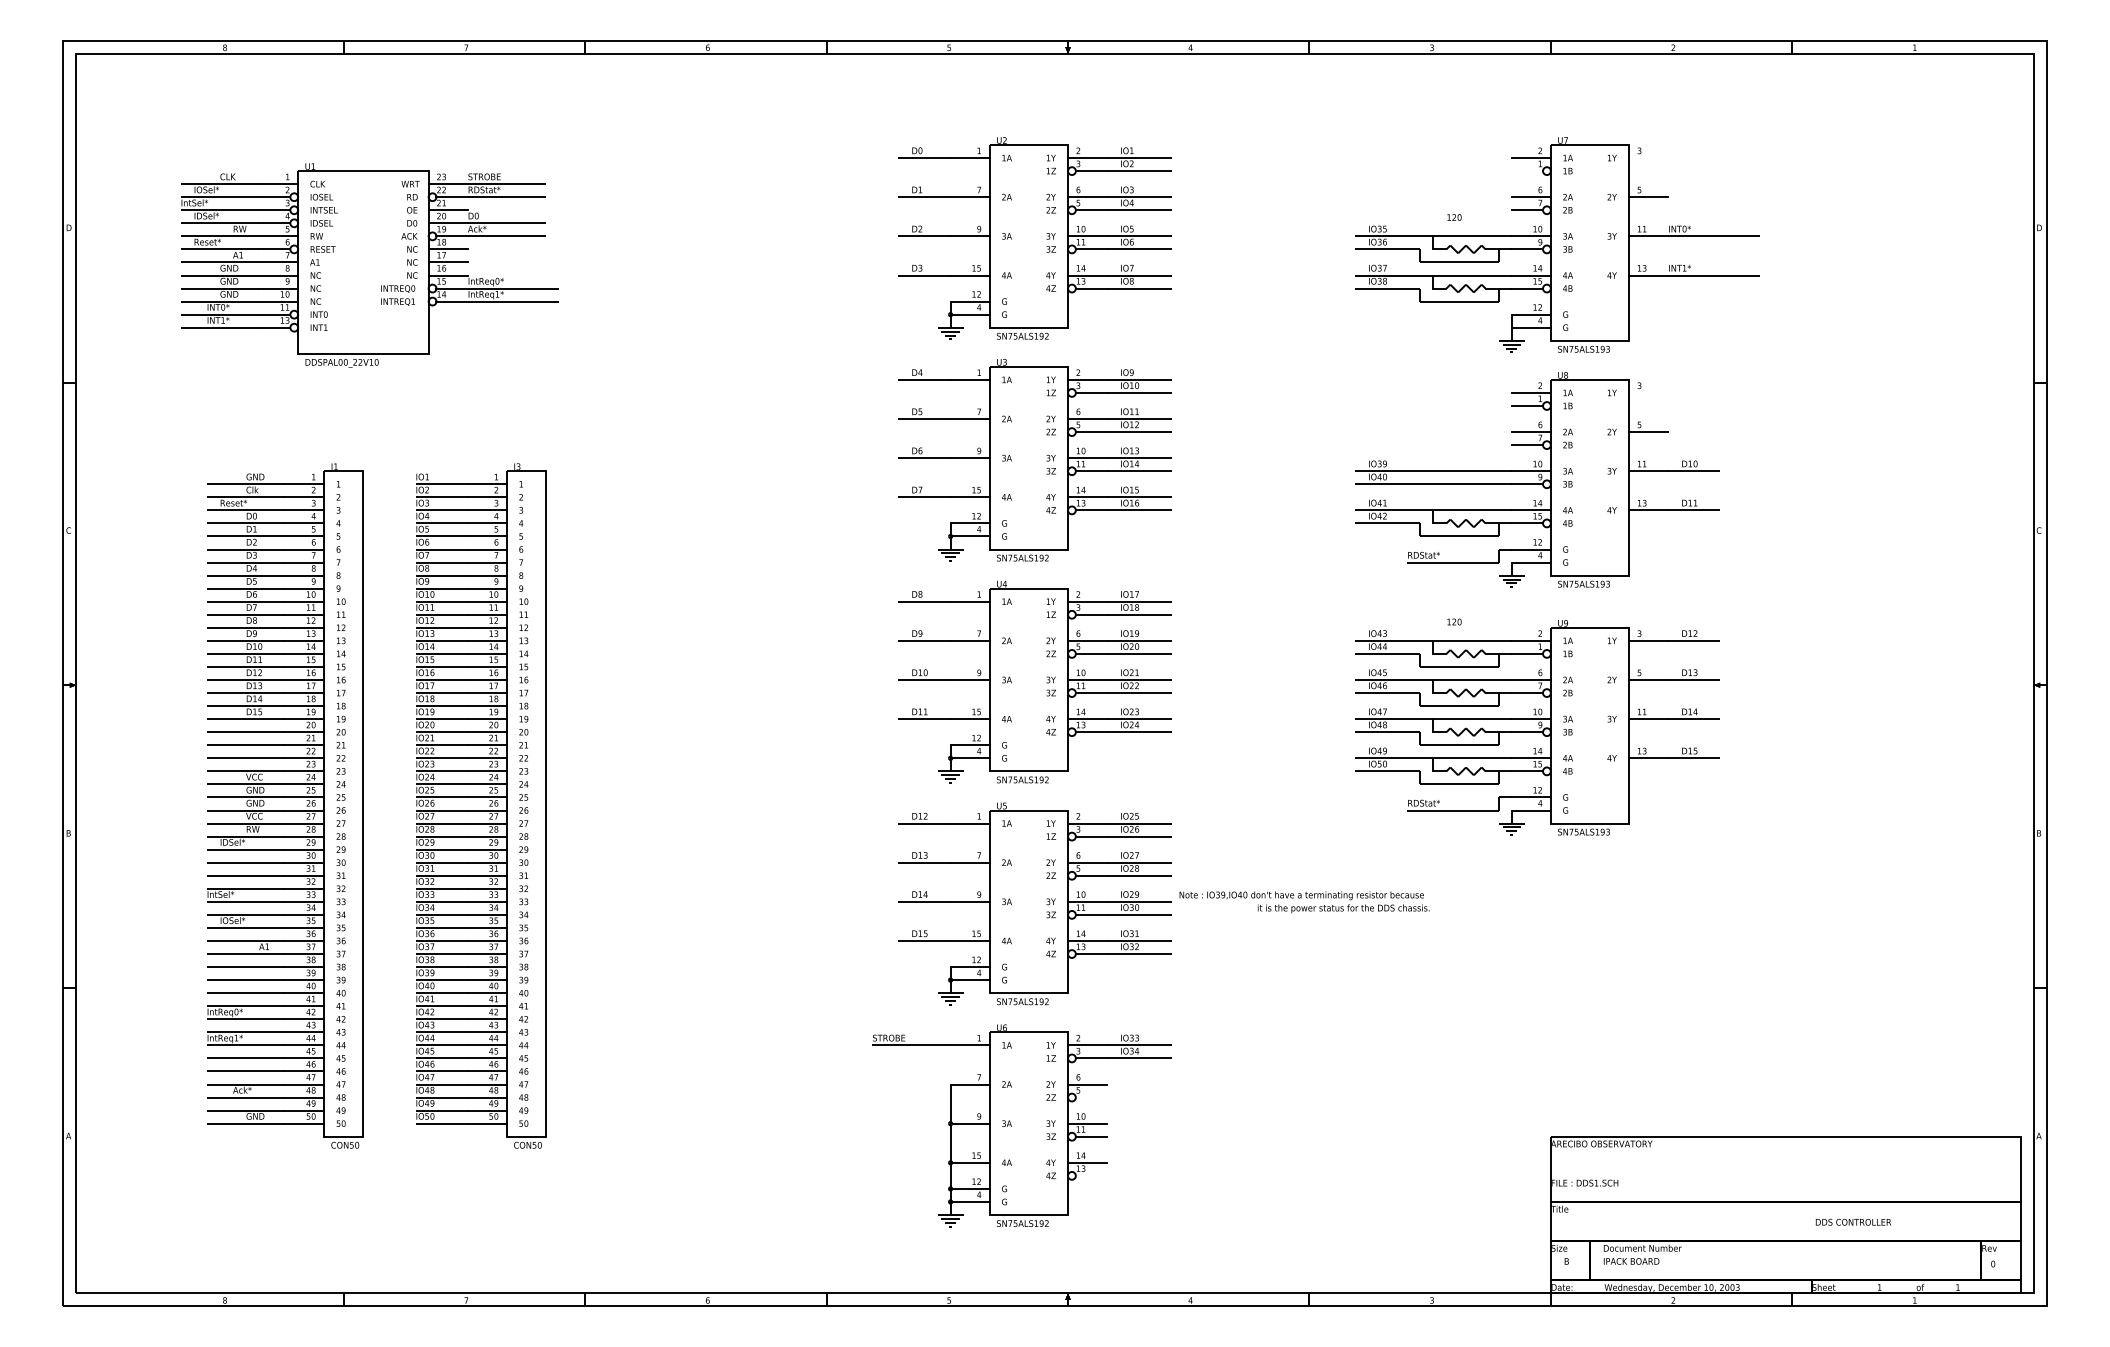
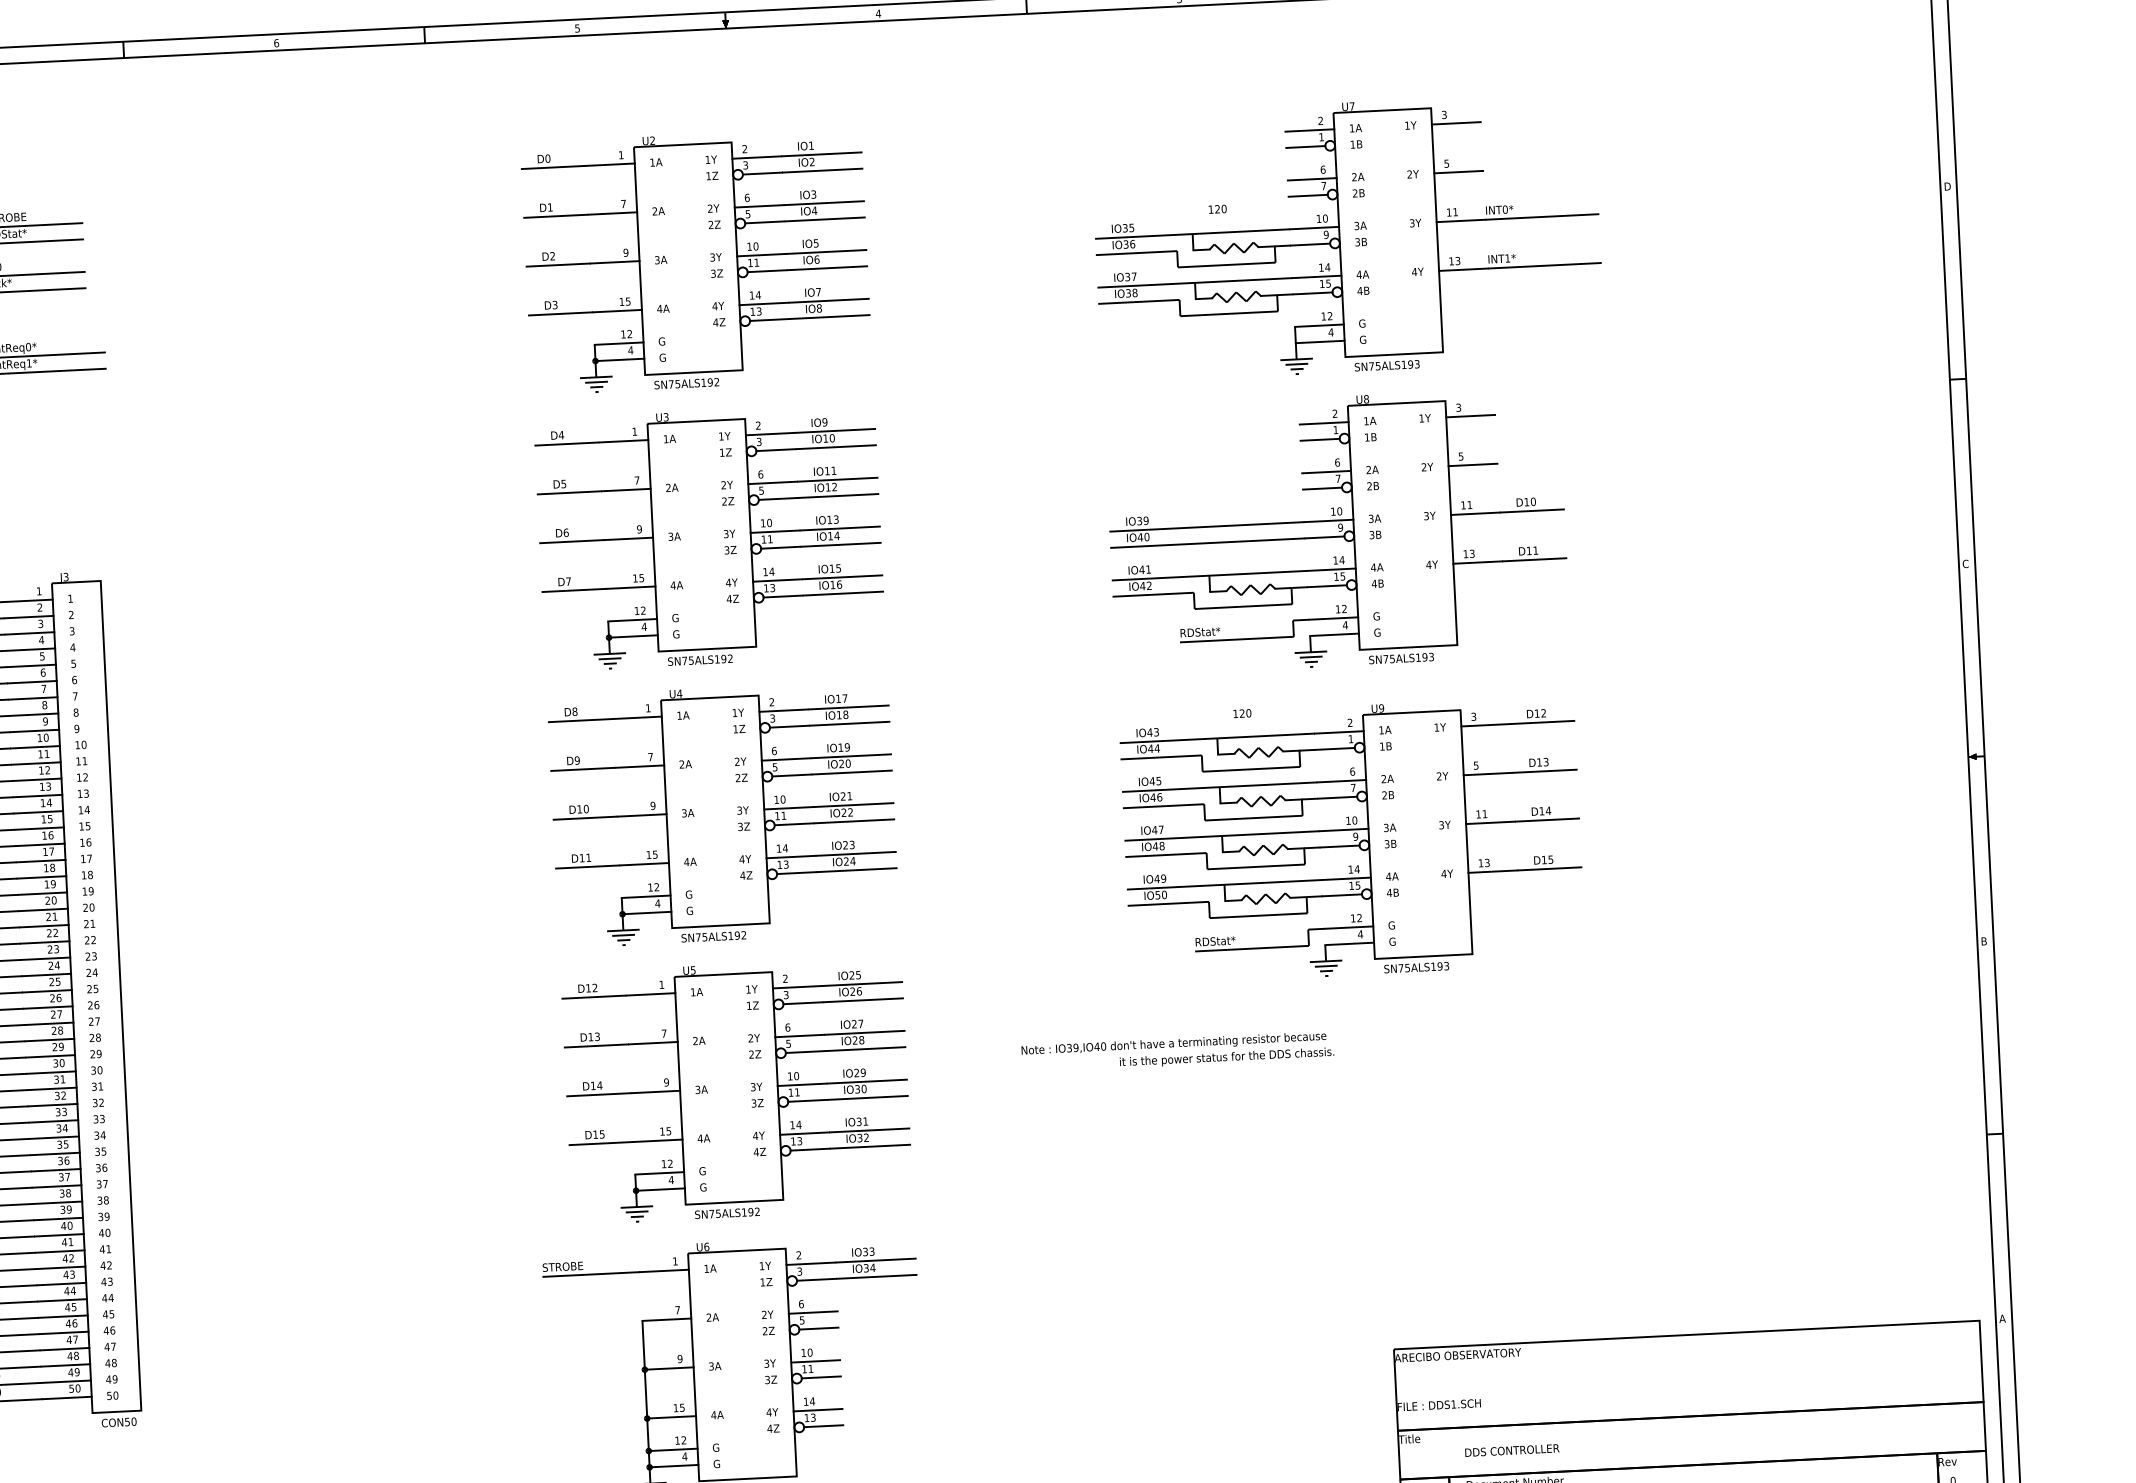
line: (1648, 158) -> (1456, 123), added
line: (1527, 171) -> (1306, 147), added
line: (1648, 392) -> (1470, 415), added
text: (1304, 902) -> (1177, 1052), moved
line: (1091, 1097) -> (818, 1328), added
line: (1091, 1175) -> (823, 1425), added
text: (1853, 1221) -> (1512, 1449), moved

